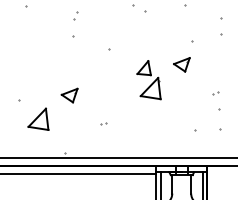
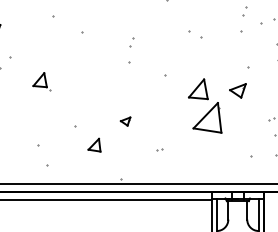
part: (148, 80) -> (204, 106), size x1.4
part: (69, 95) -> (125, 121), size x0.6
part: (38, 118) -> (94, 144), size x0.6

